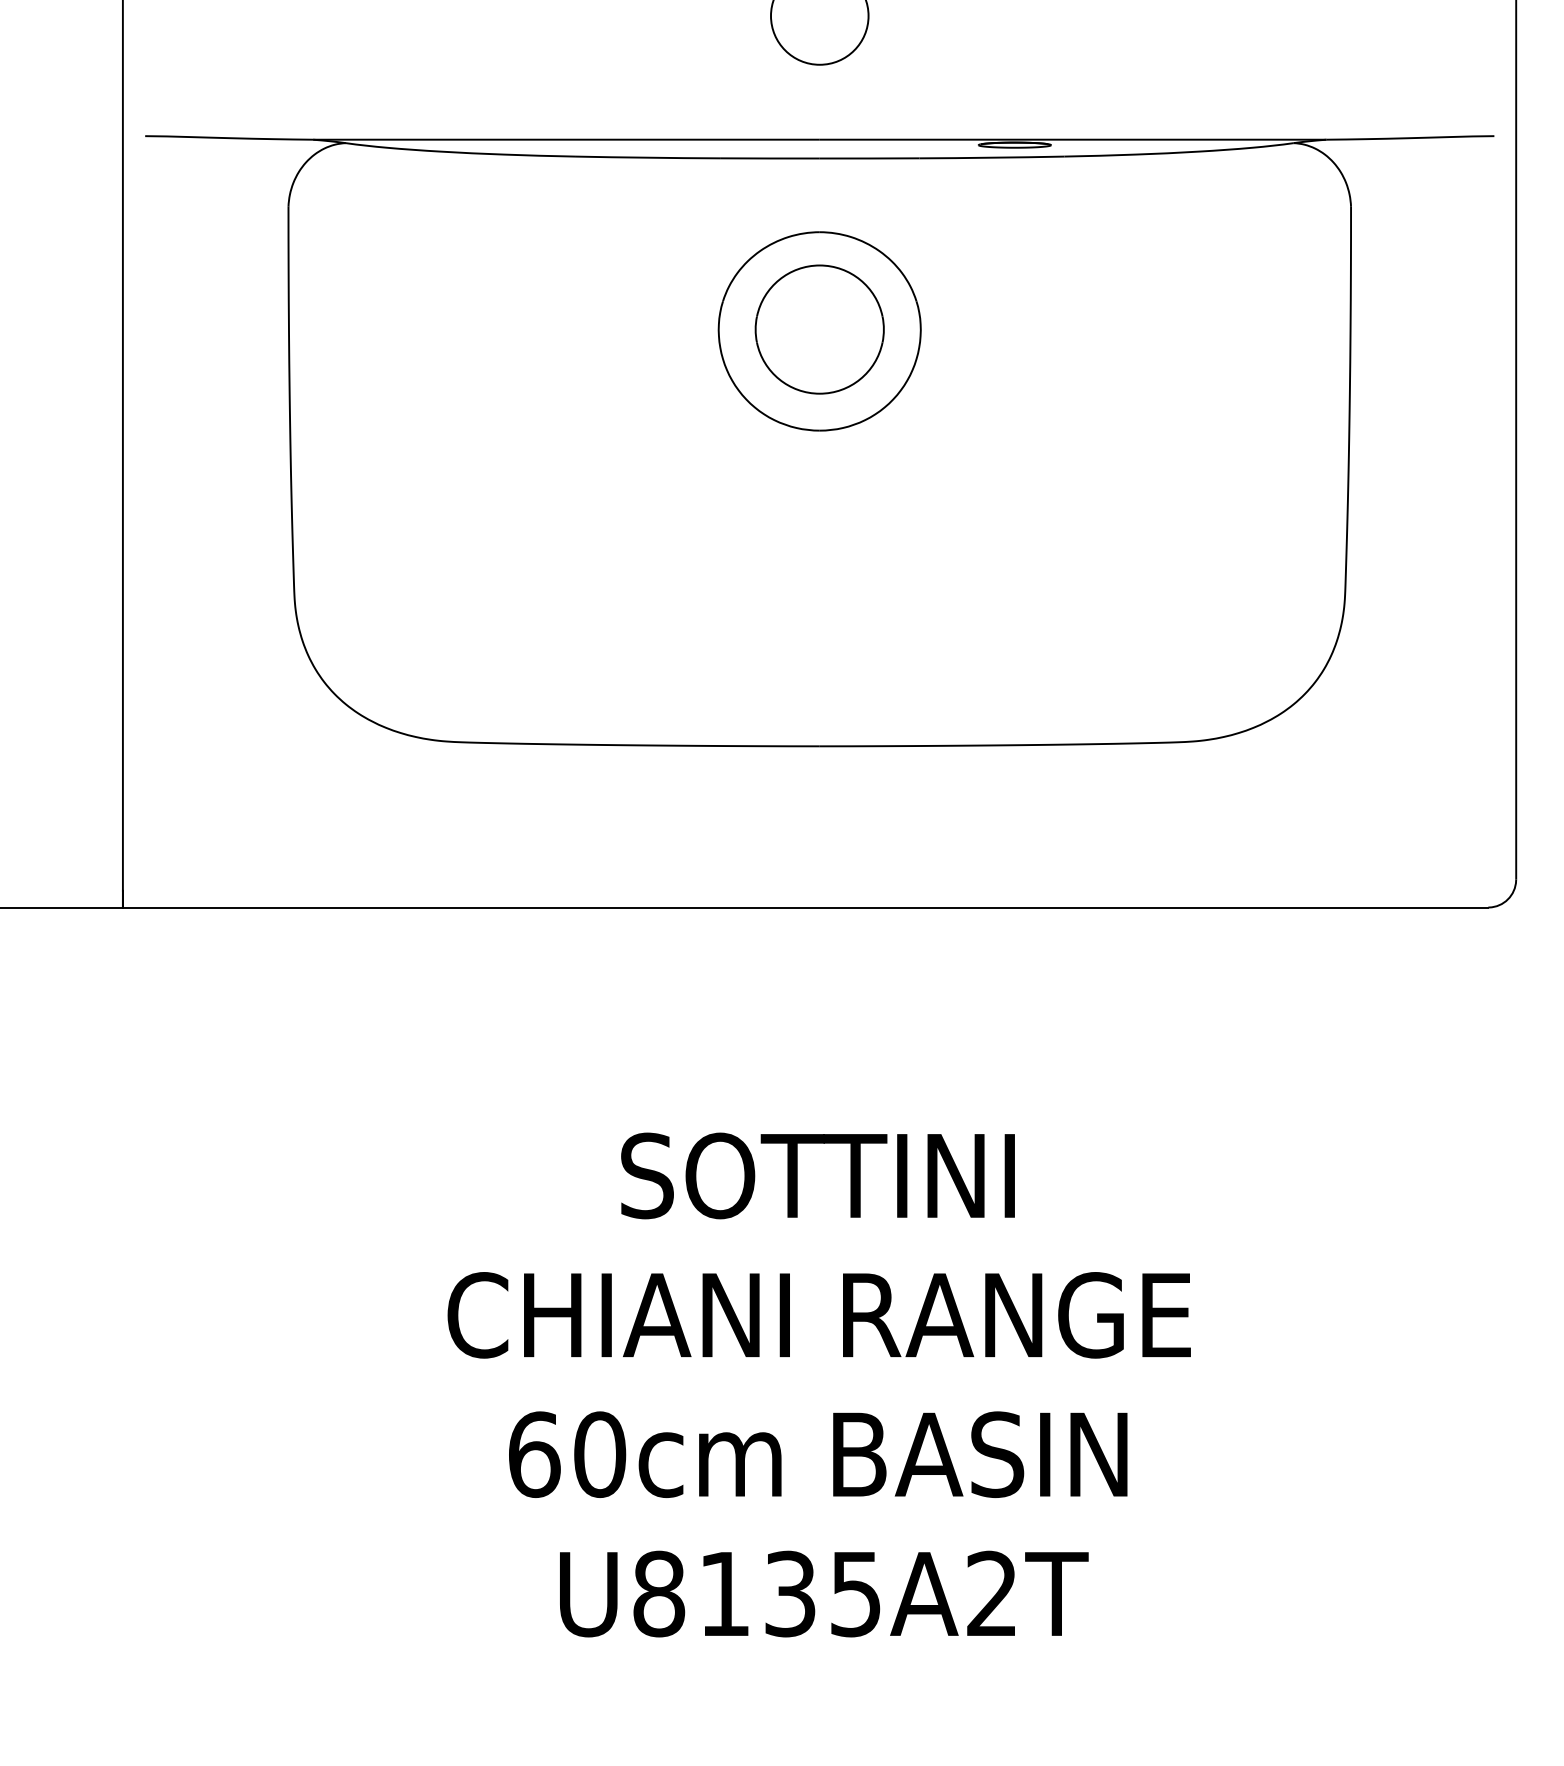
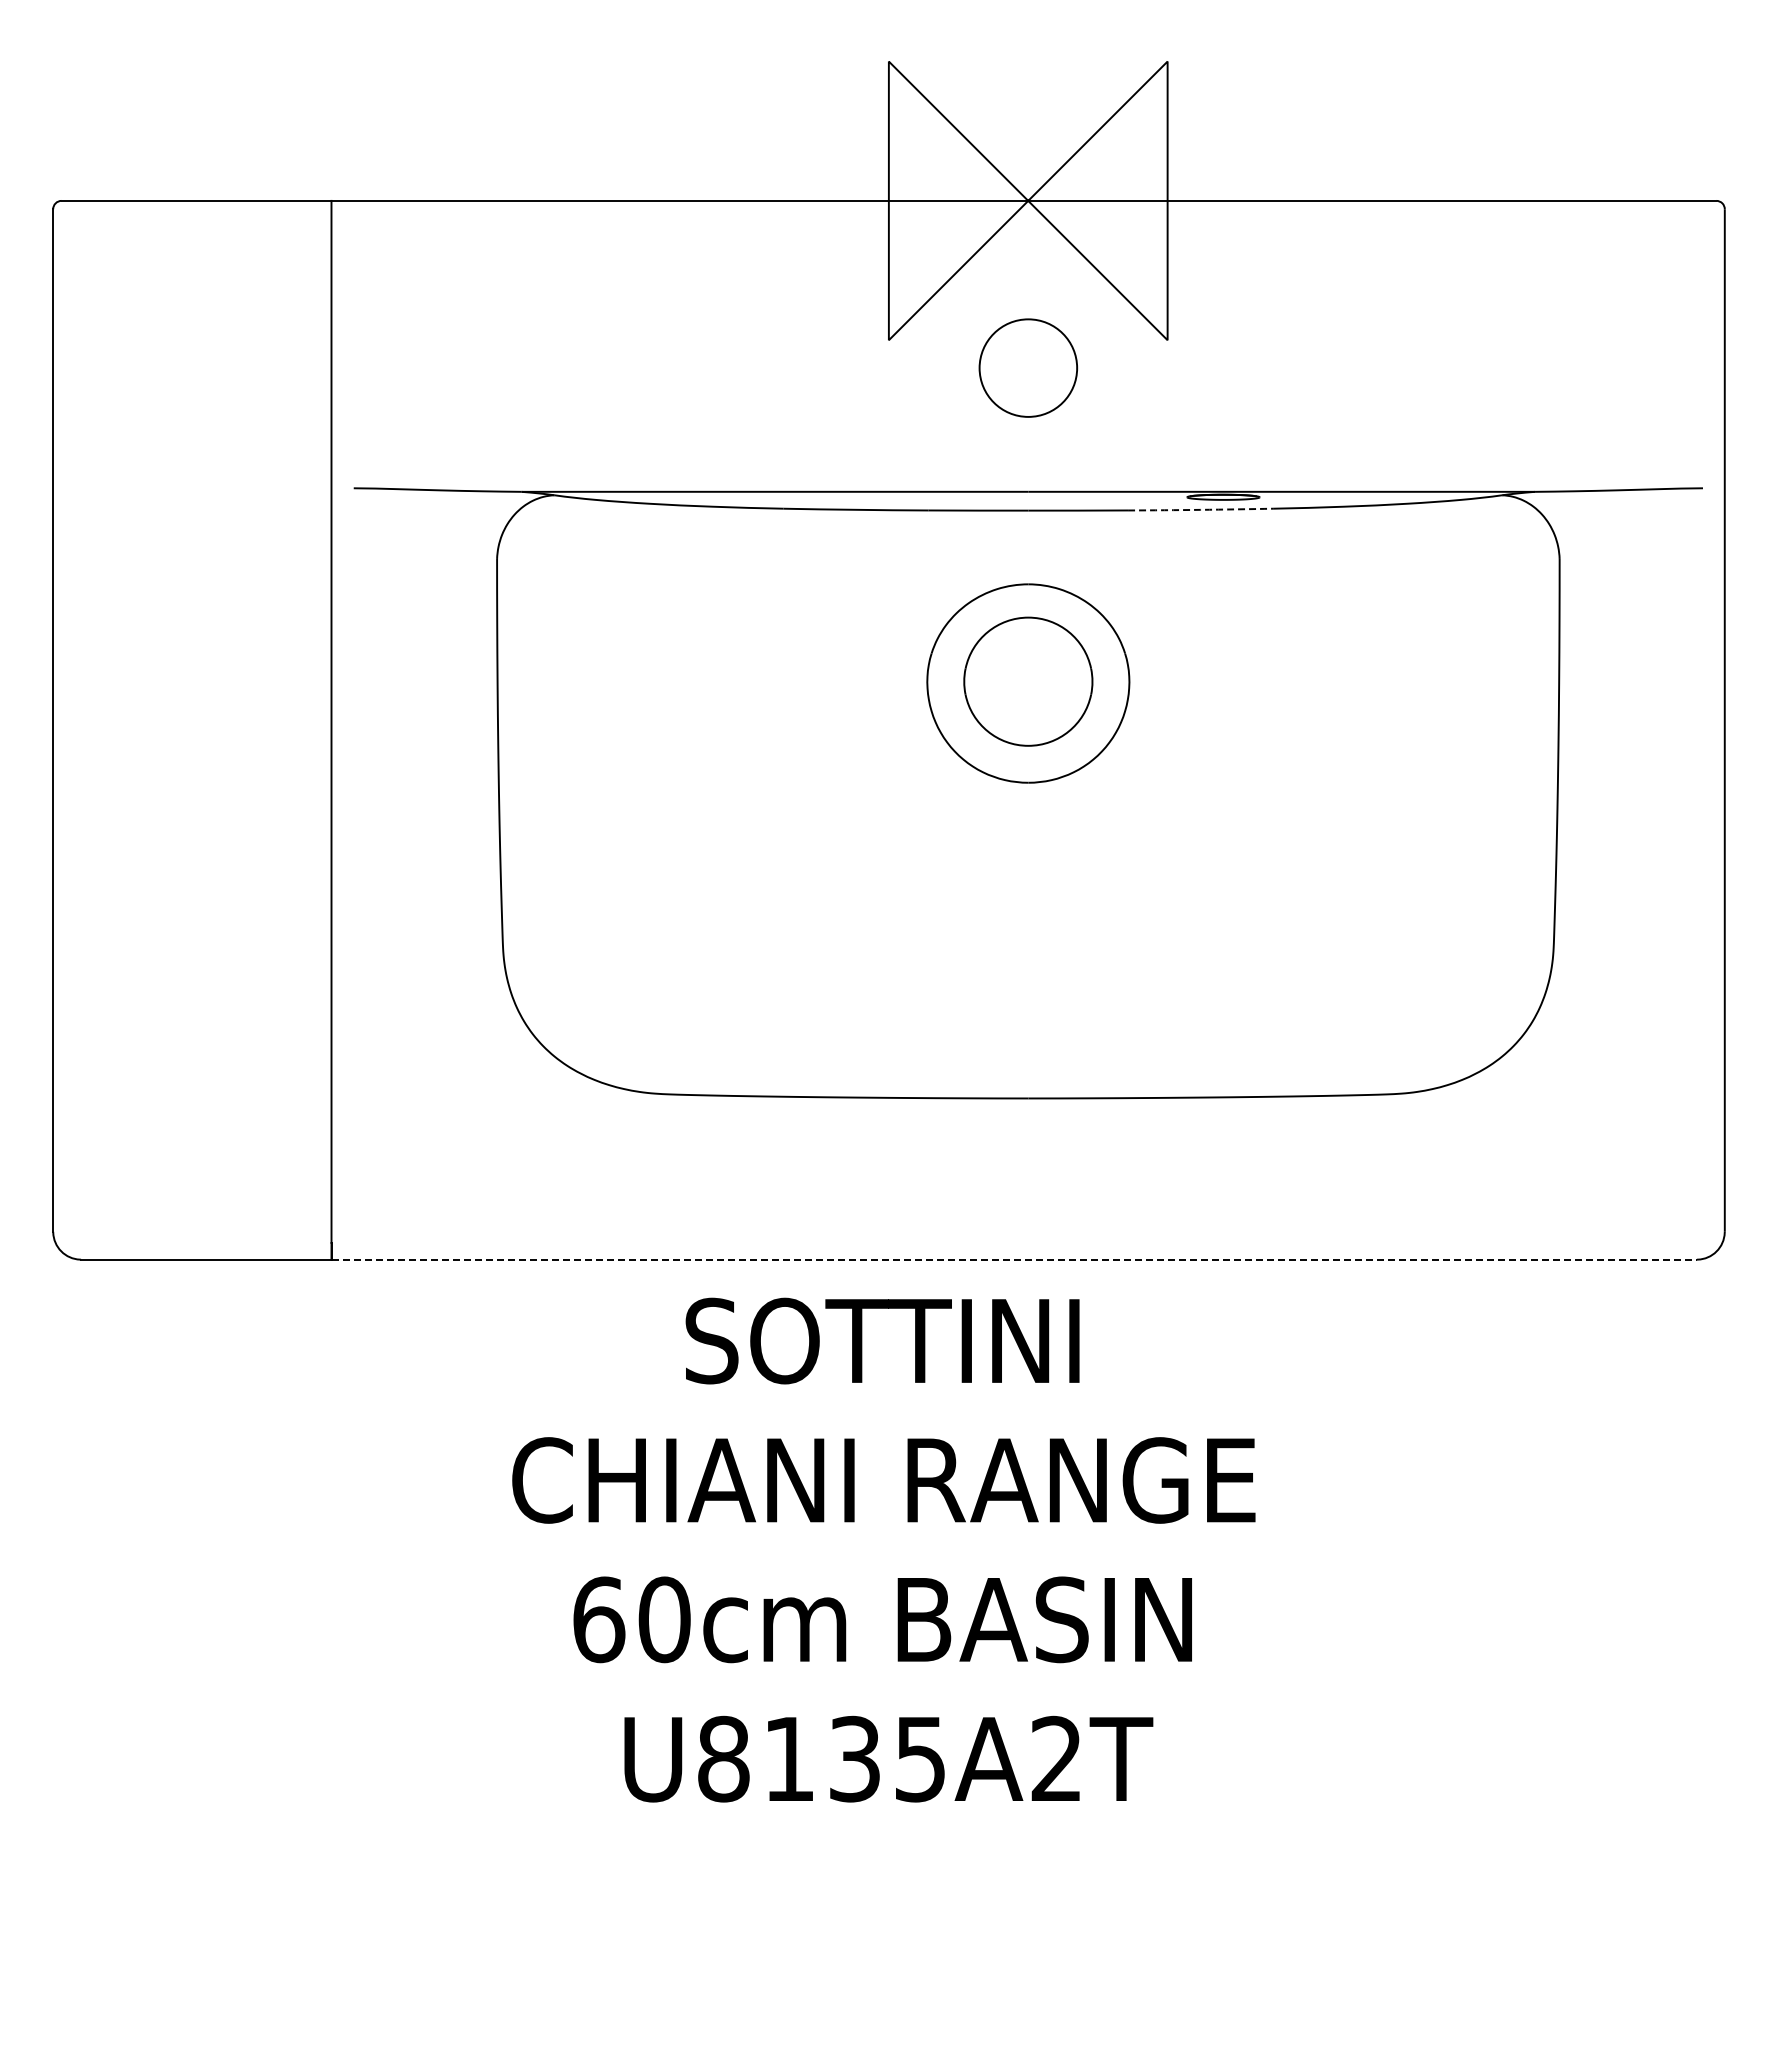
arc: (991, 157) -> (1200, 509), solid -> dashed
line: (805, 907) -> (1014, 1259), solid -> dashed
text: (818, 1384) -> (883, 1549), moved

